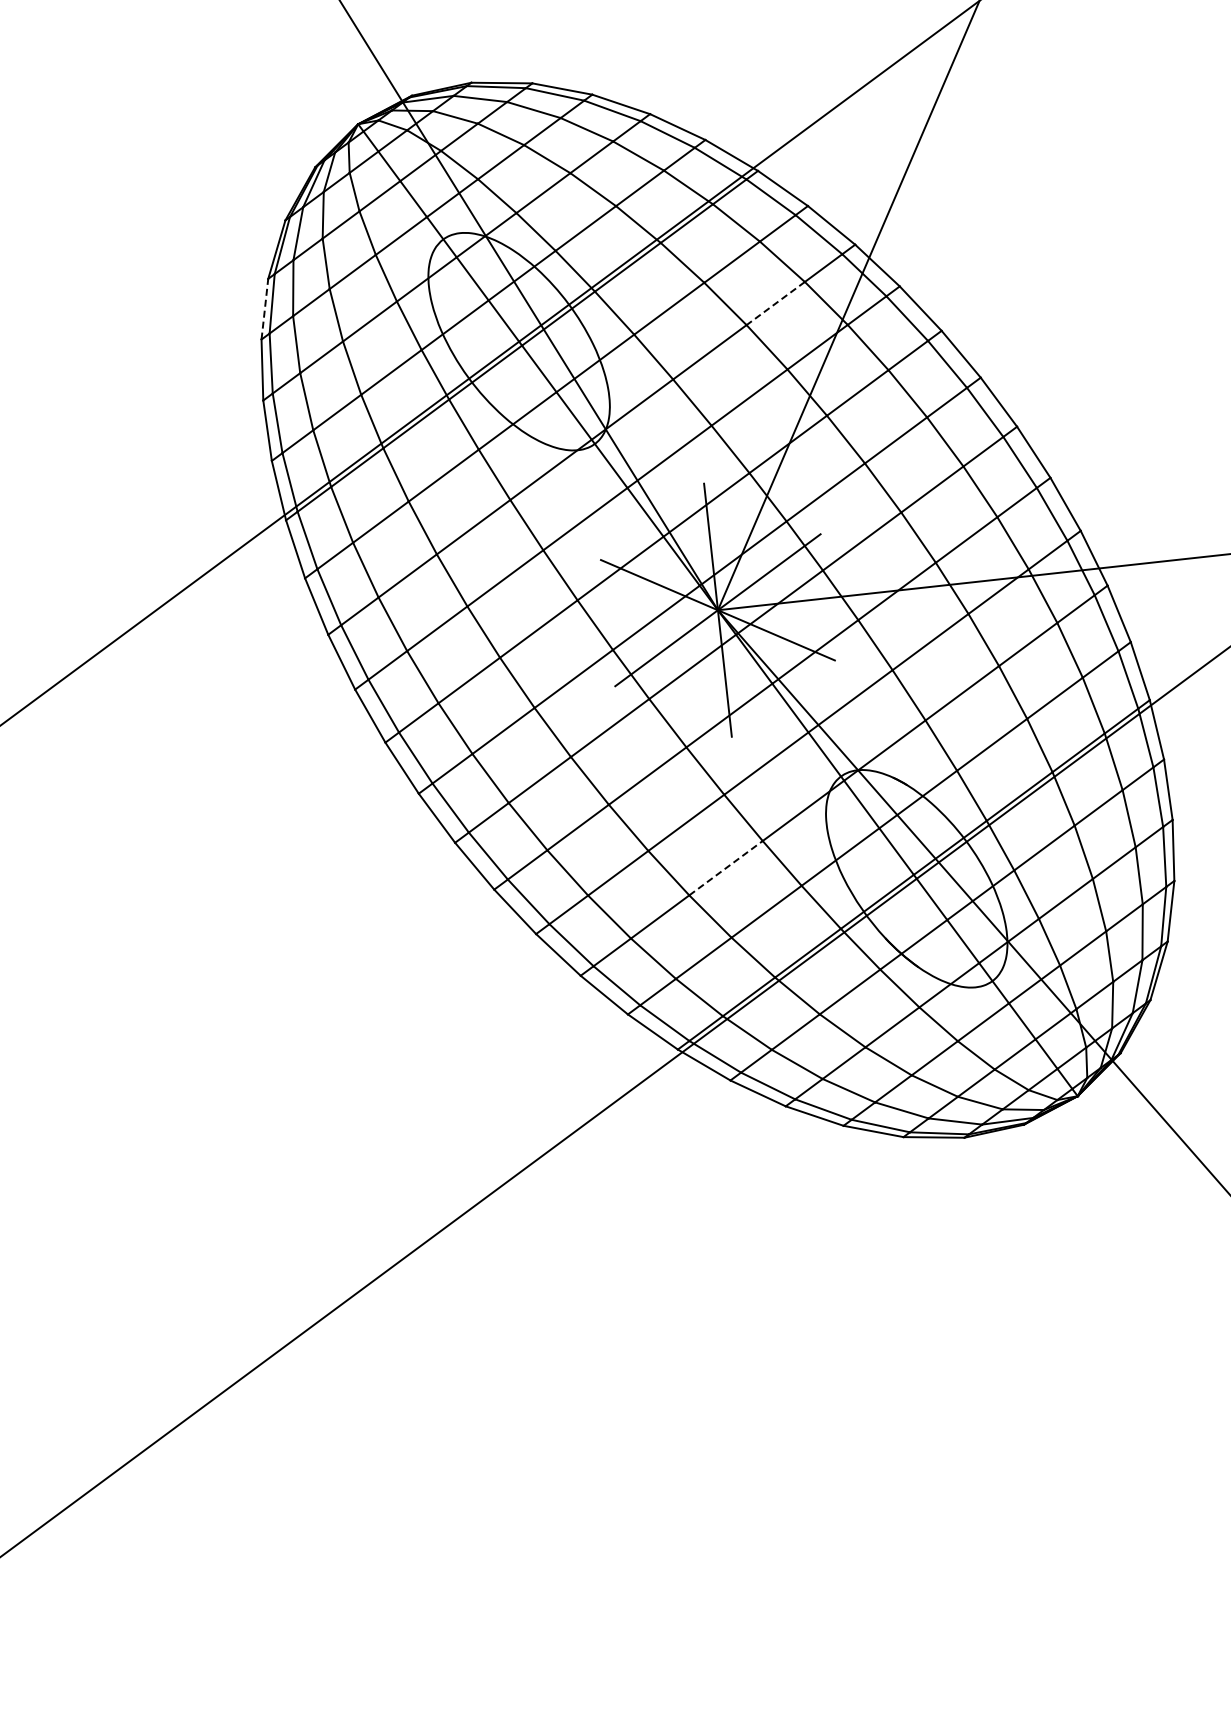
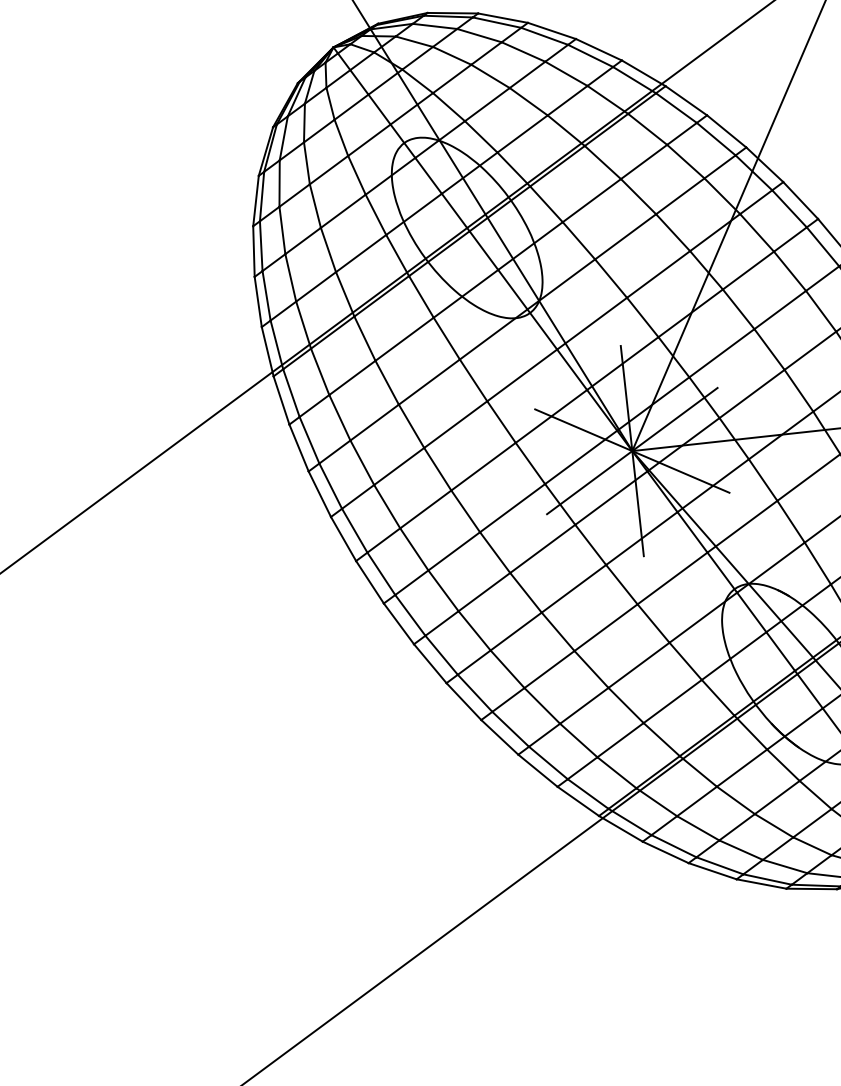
line: (775, 303) -> (680, 196), dashed -> solid
line: (264, 309) -> (255, 201), dashed -> solid
line: (726, 868) -> (639, 665), dashed -> solid

